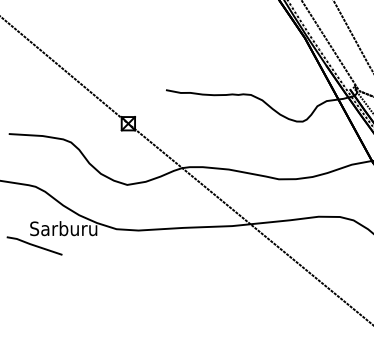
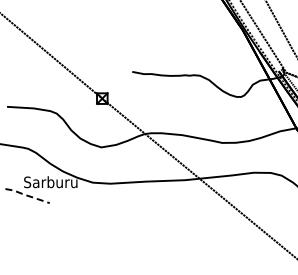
line: (33, 245) -> (26, 195), solid -> dashed

